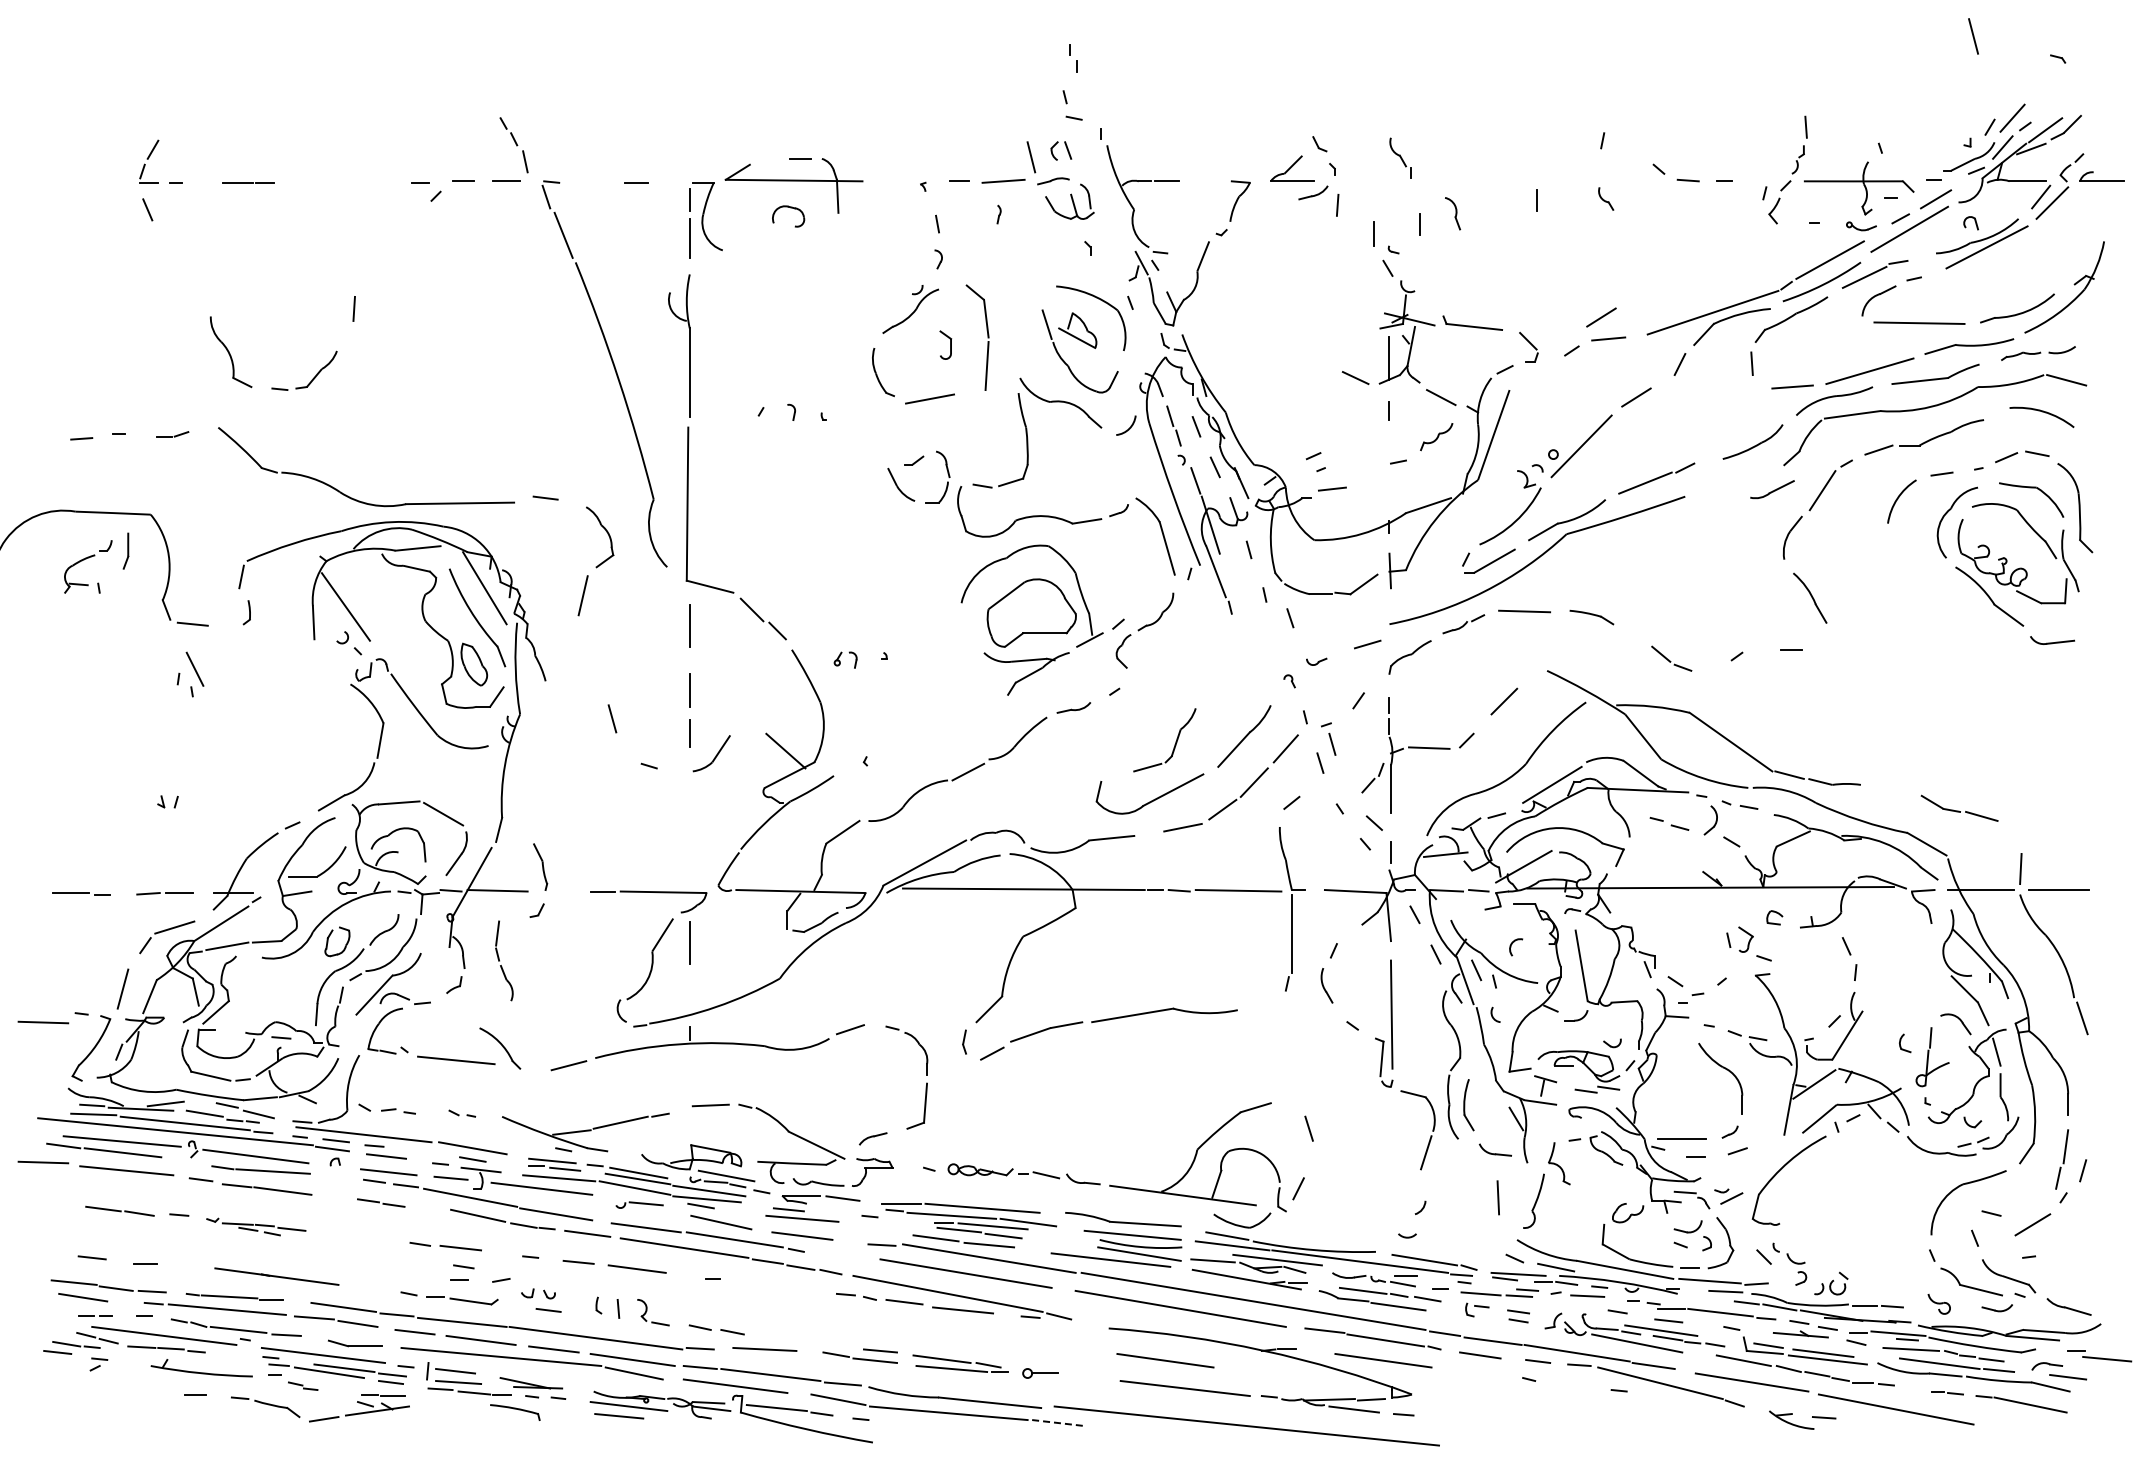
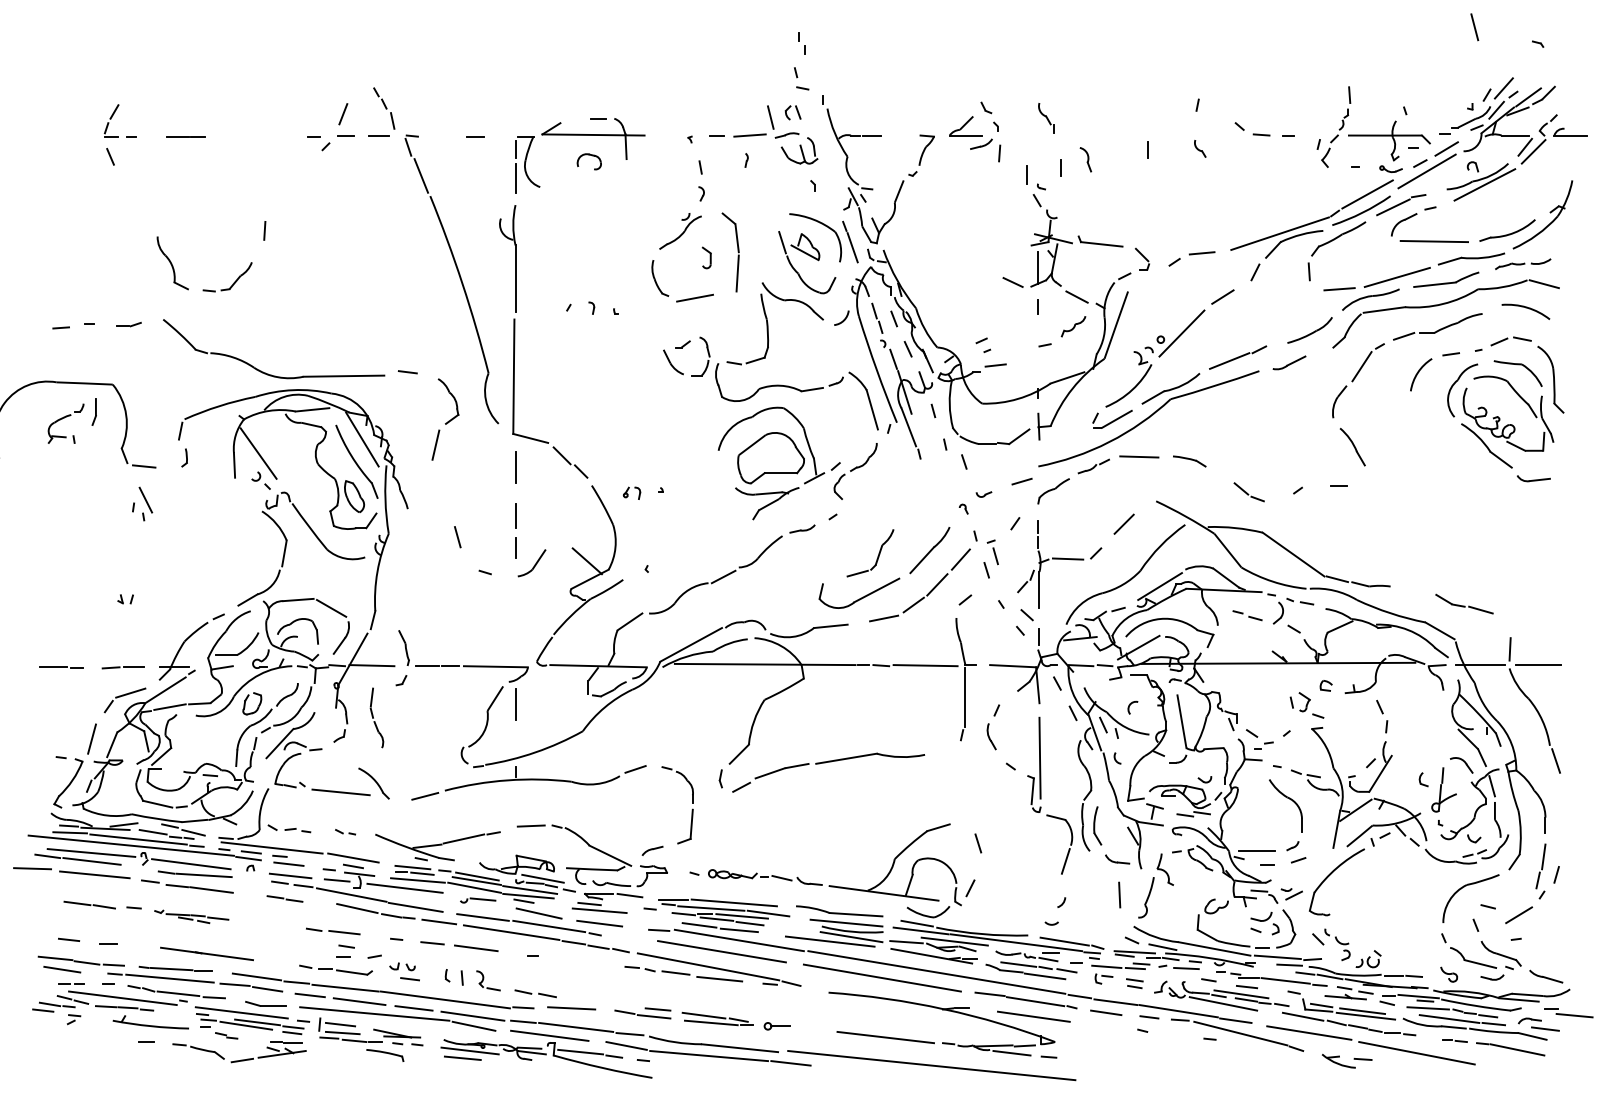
line: (459, 152) -> (343, 113), added
line: (1601, 317) -> (1196, 237), removed
line: (1140, 331) -> (852, 247), added
part: (1772, 489) -> (1289, 362), moved
line: (571, 891) -> (427, 666), added
line: (43, 1022) -> (32, 764), removed
line: (915, 1222) -> (684, 913), added
line: (1165, 1360) -> (871, 1016), removed
line: (1058, 1423) -> (791, 1063), dashed -> solid

